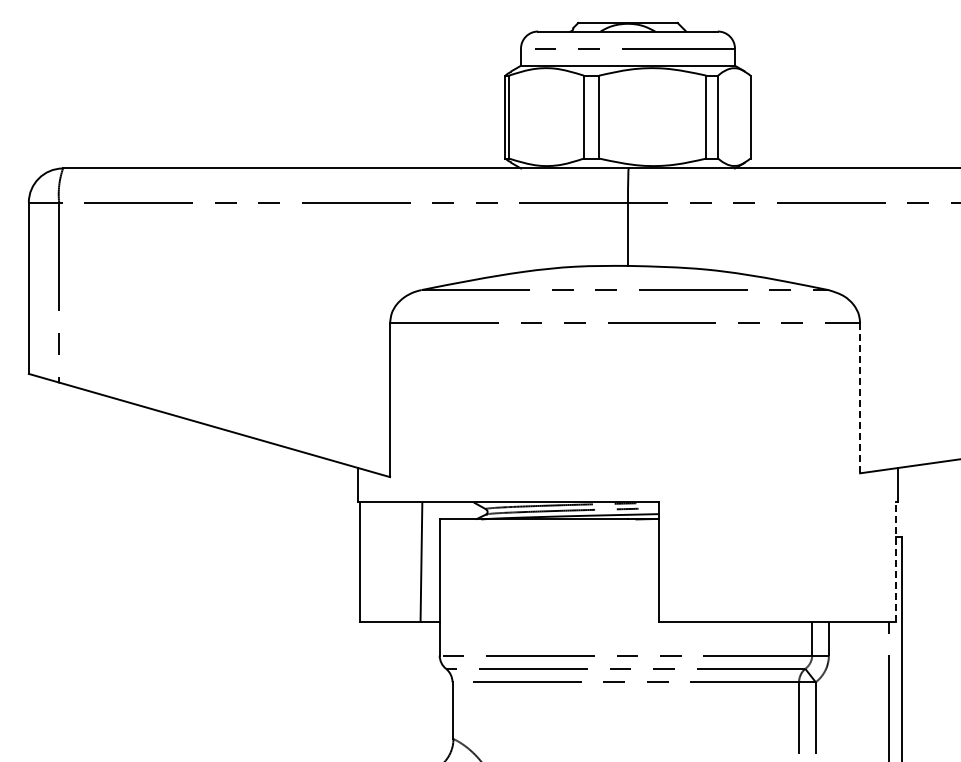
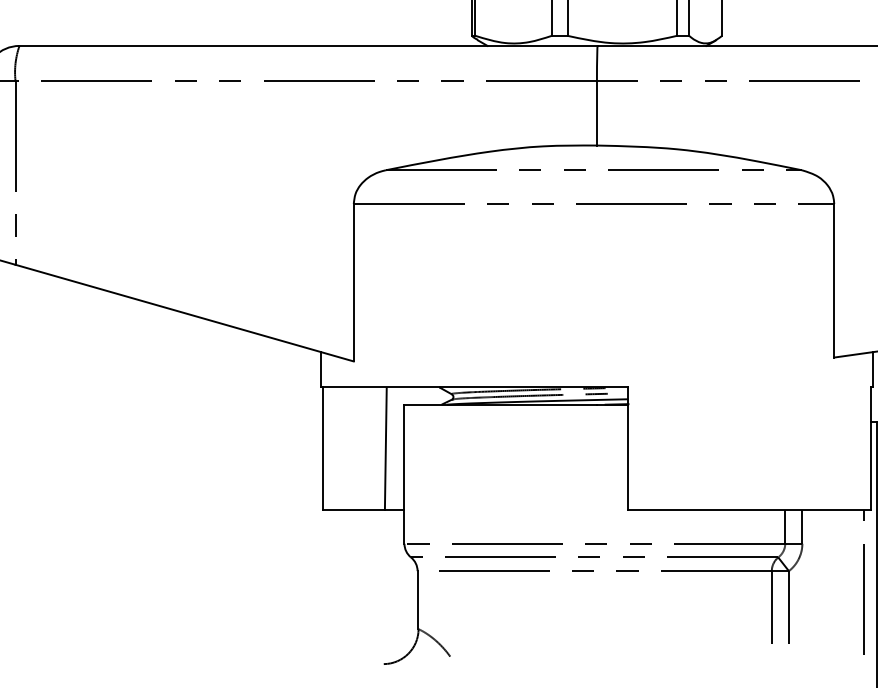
line: (860, 398) -> (834, 281), dashed -> solid
line: (895, 562) -> (870, 448), dashed -> solid

